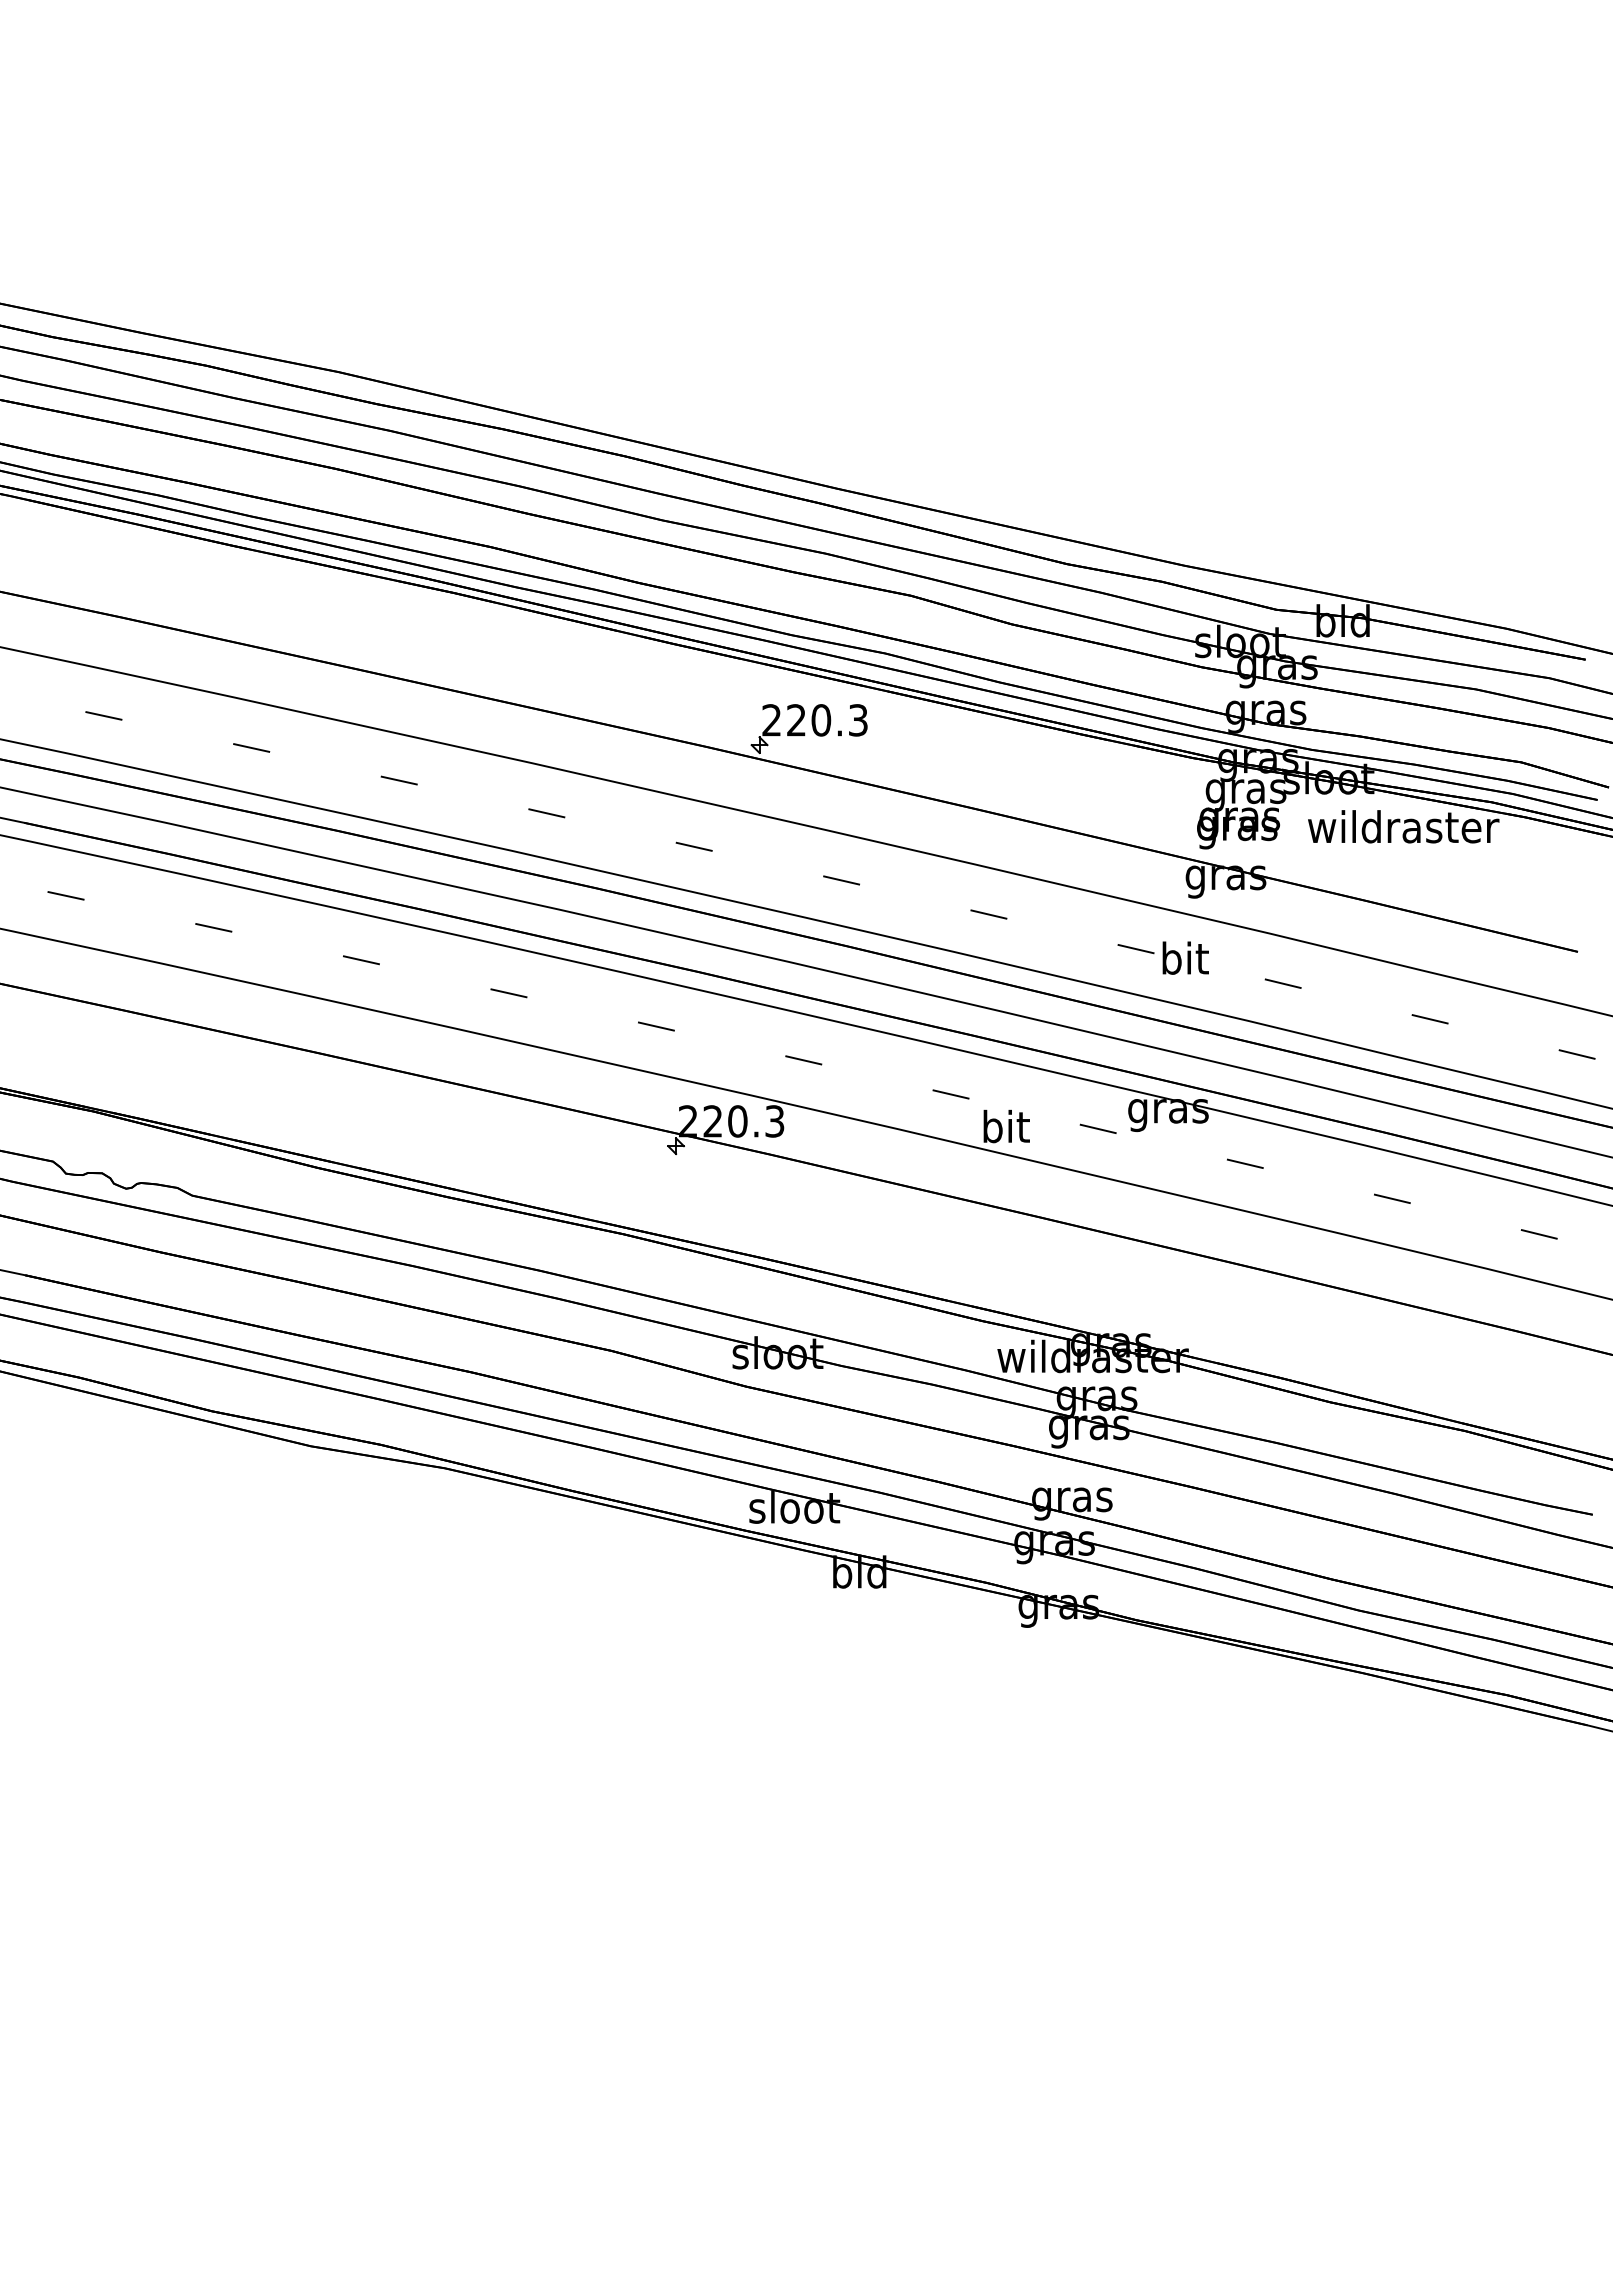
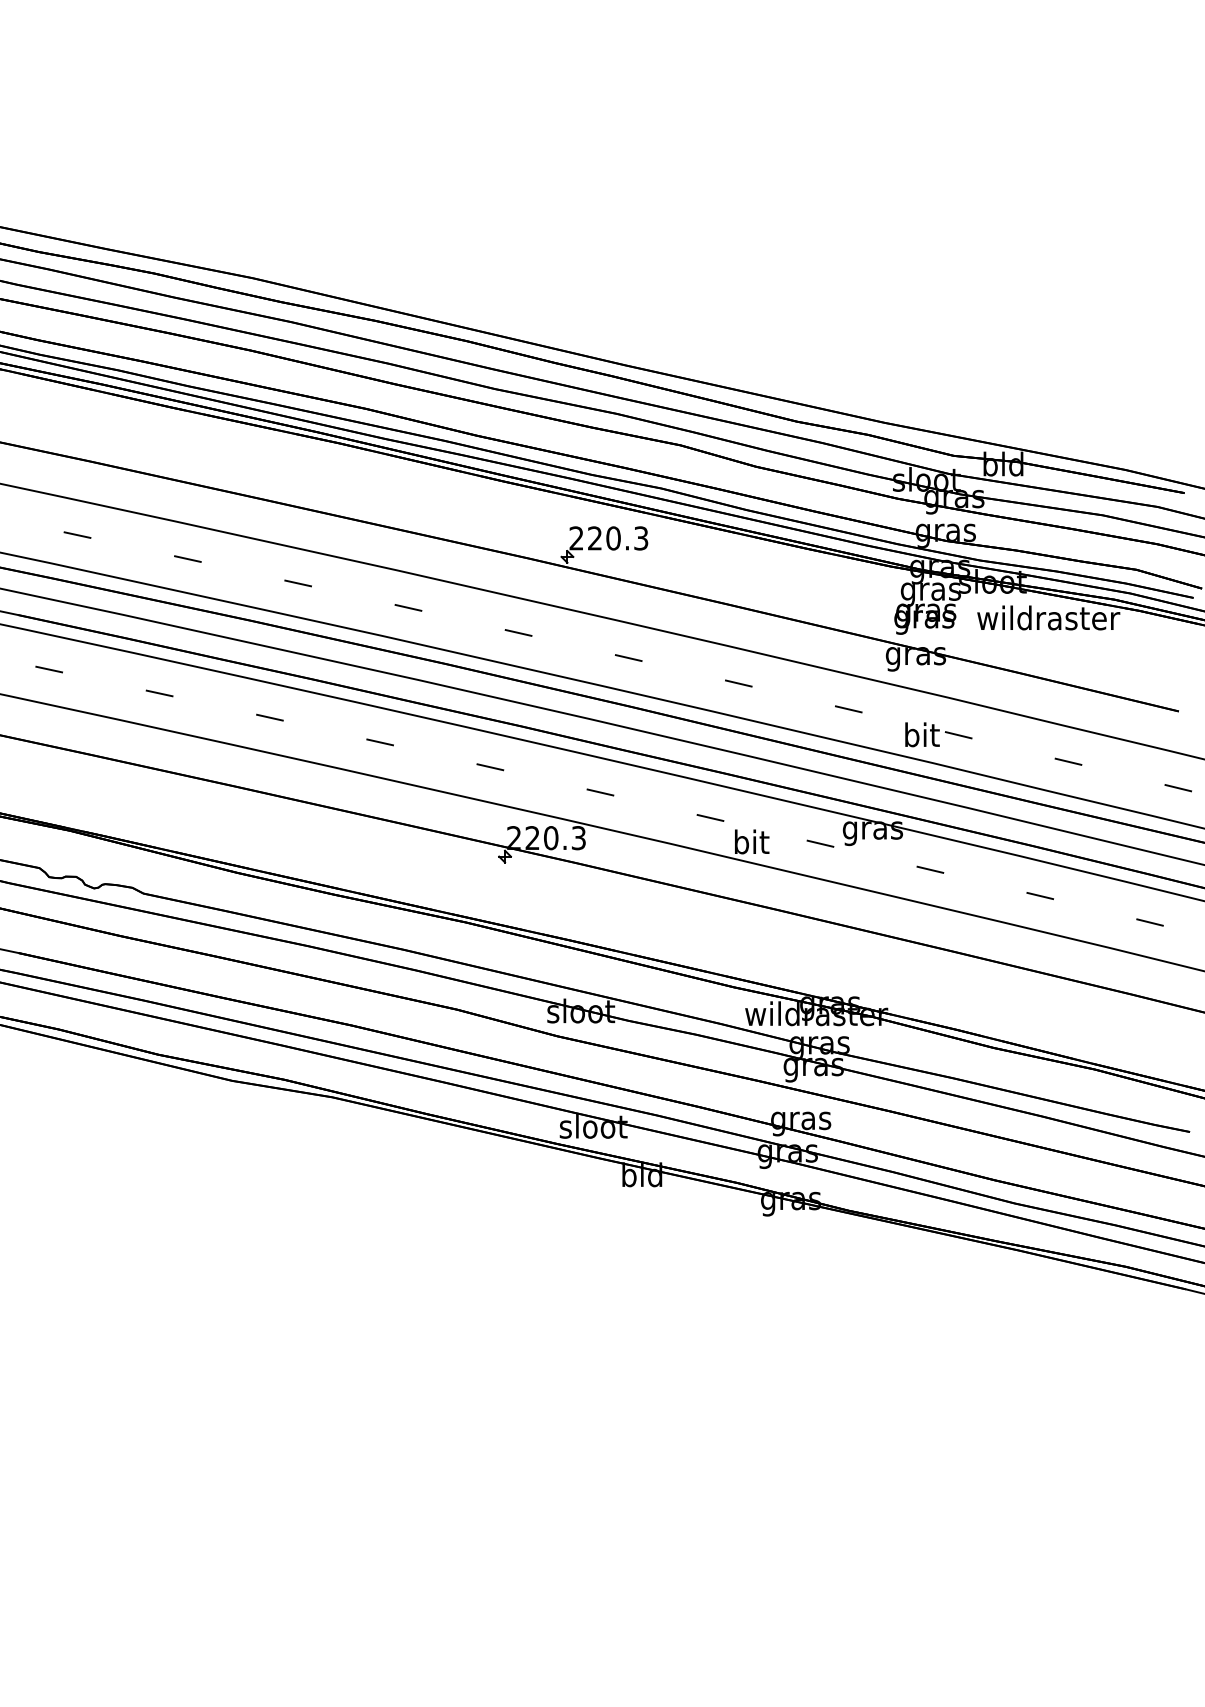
text: (1185, 957) -> (922, 734), moved

